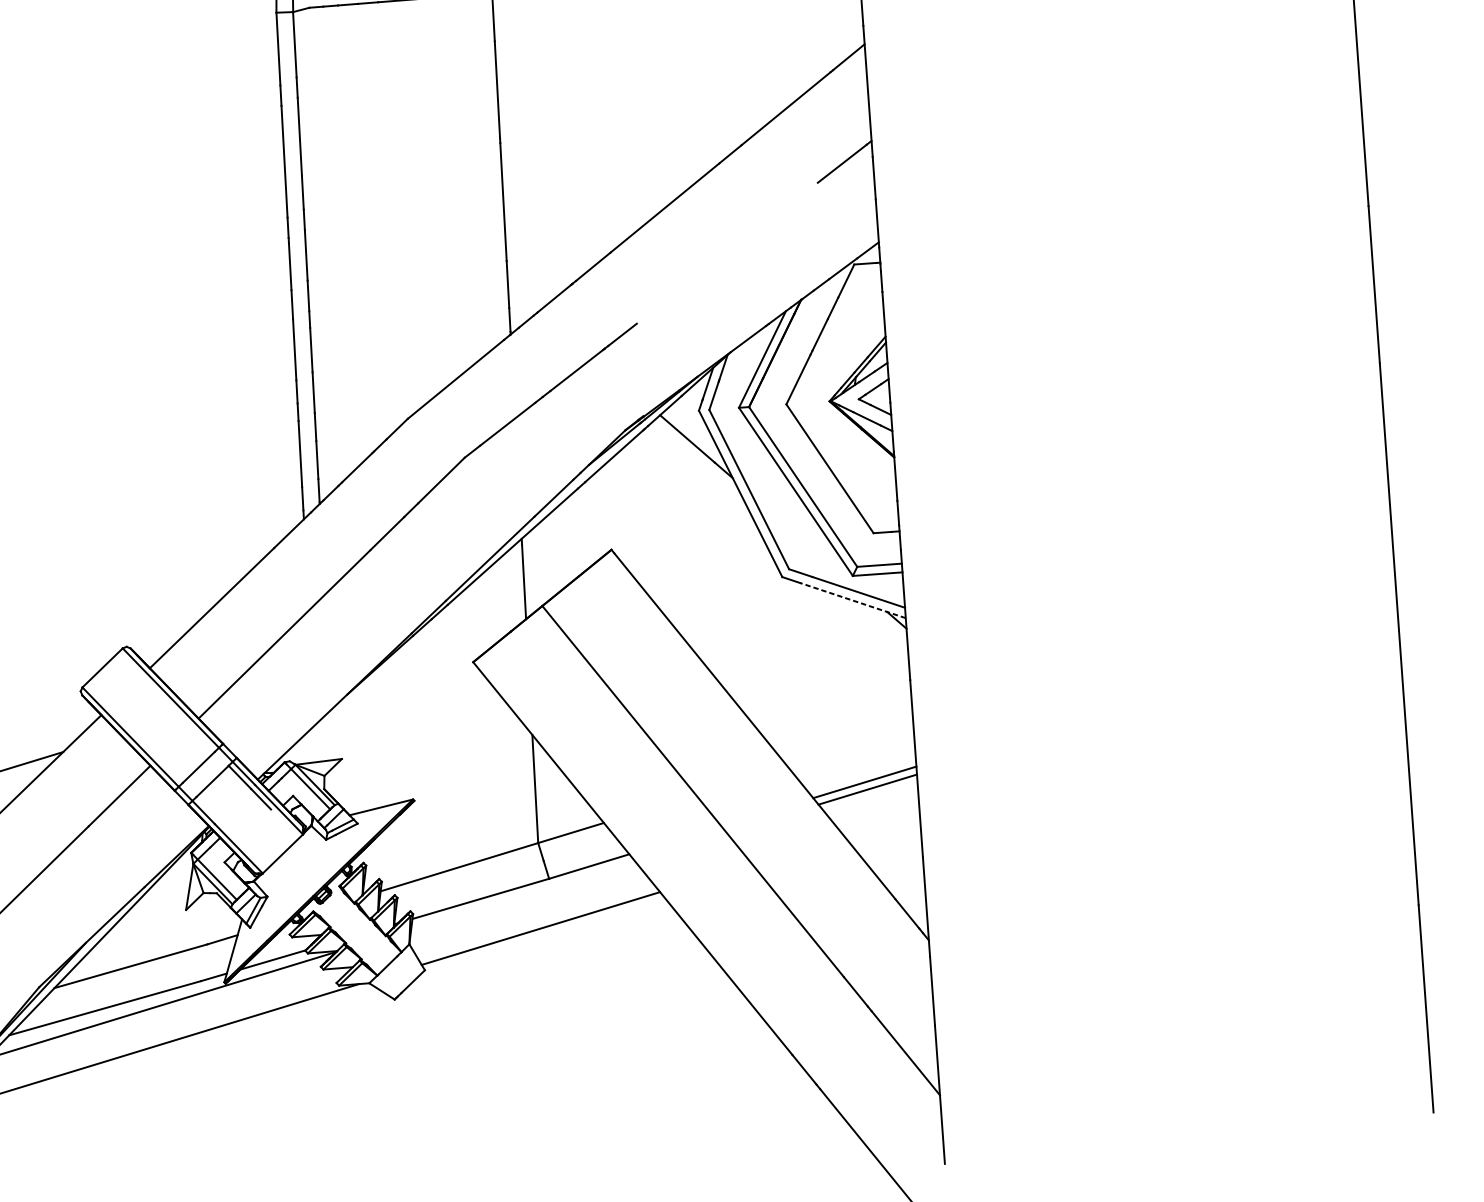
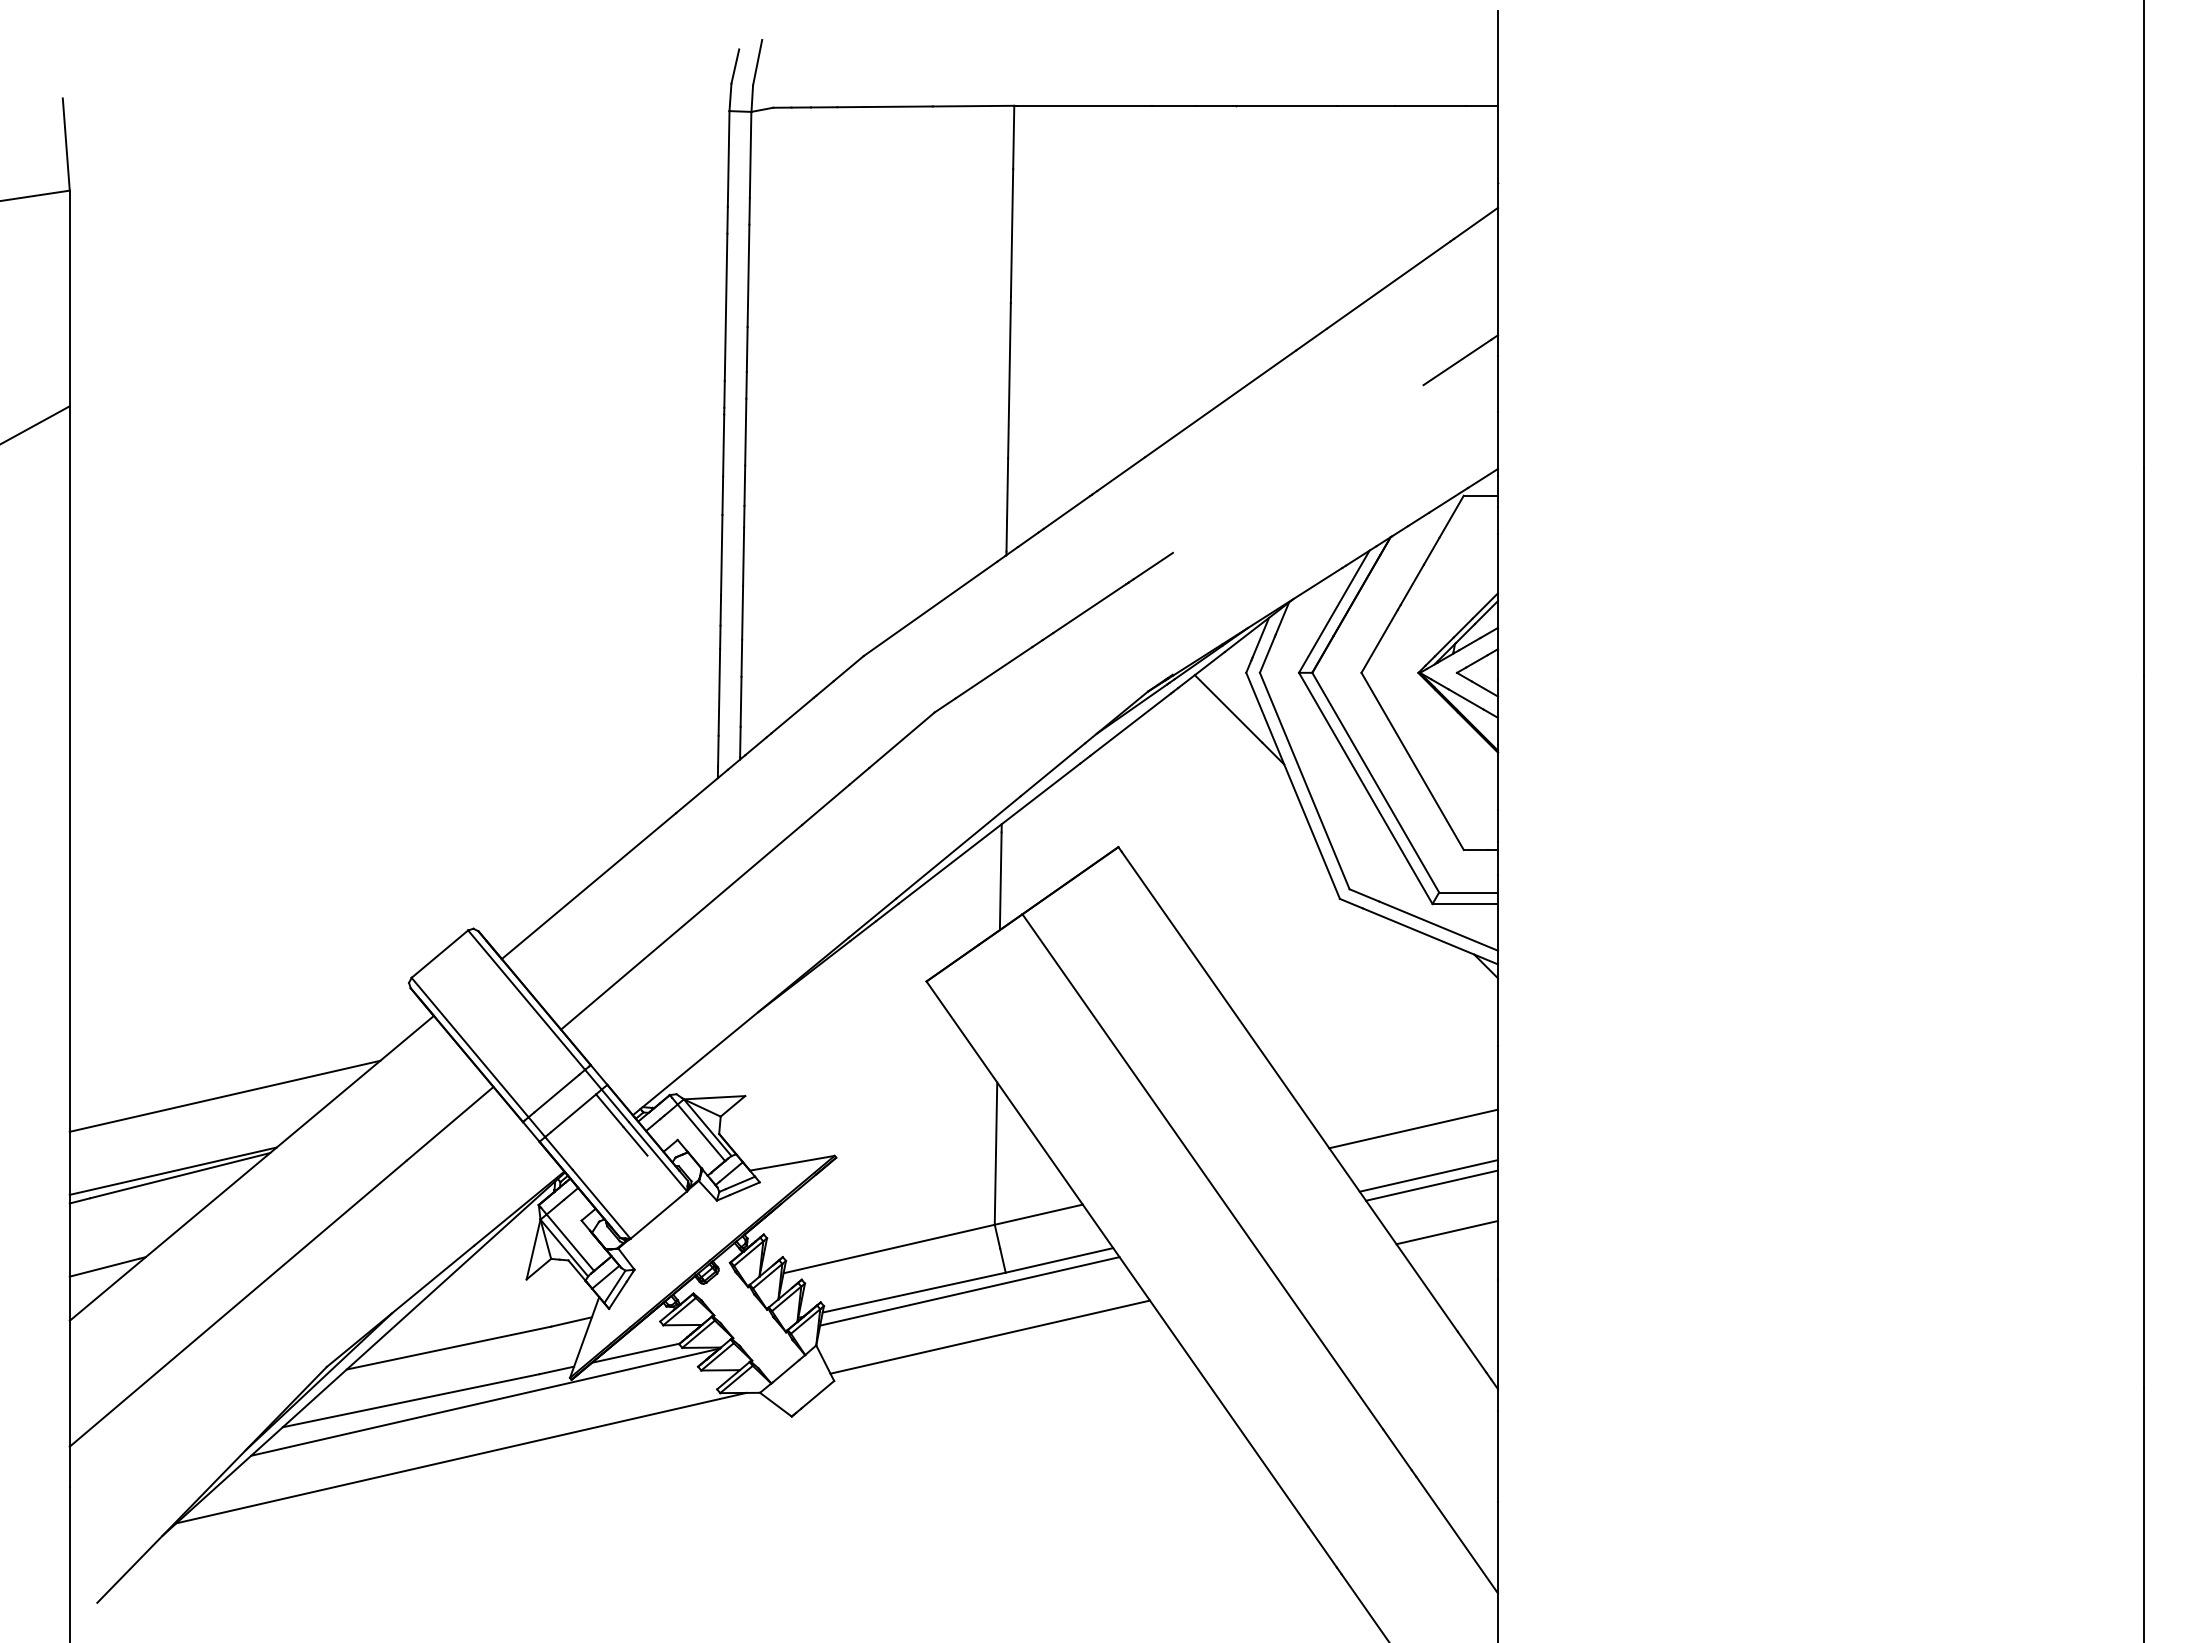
line: (852, 600) -> (1429, 936), dashed -> solid
line: (850, 747) -> (1413, 1128), added
line: (881, 824) -> (1446, 1232), added
line: (522, 895) -> (969, 1291), added

